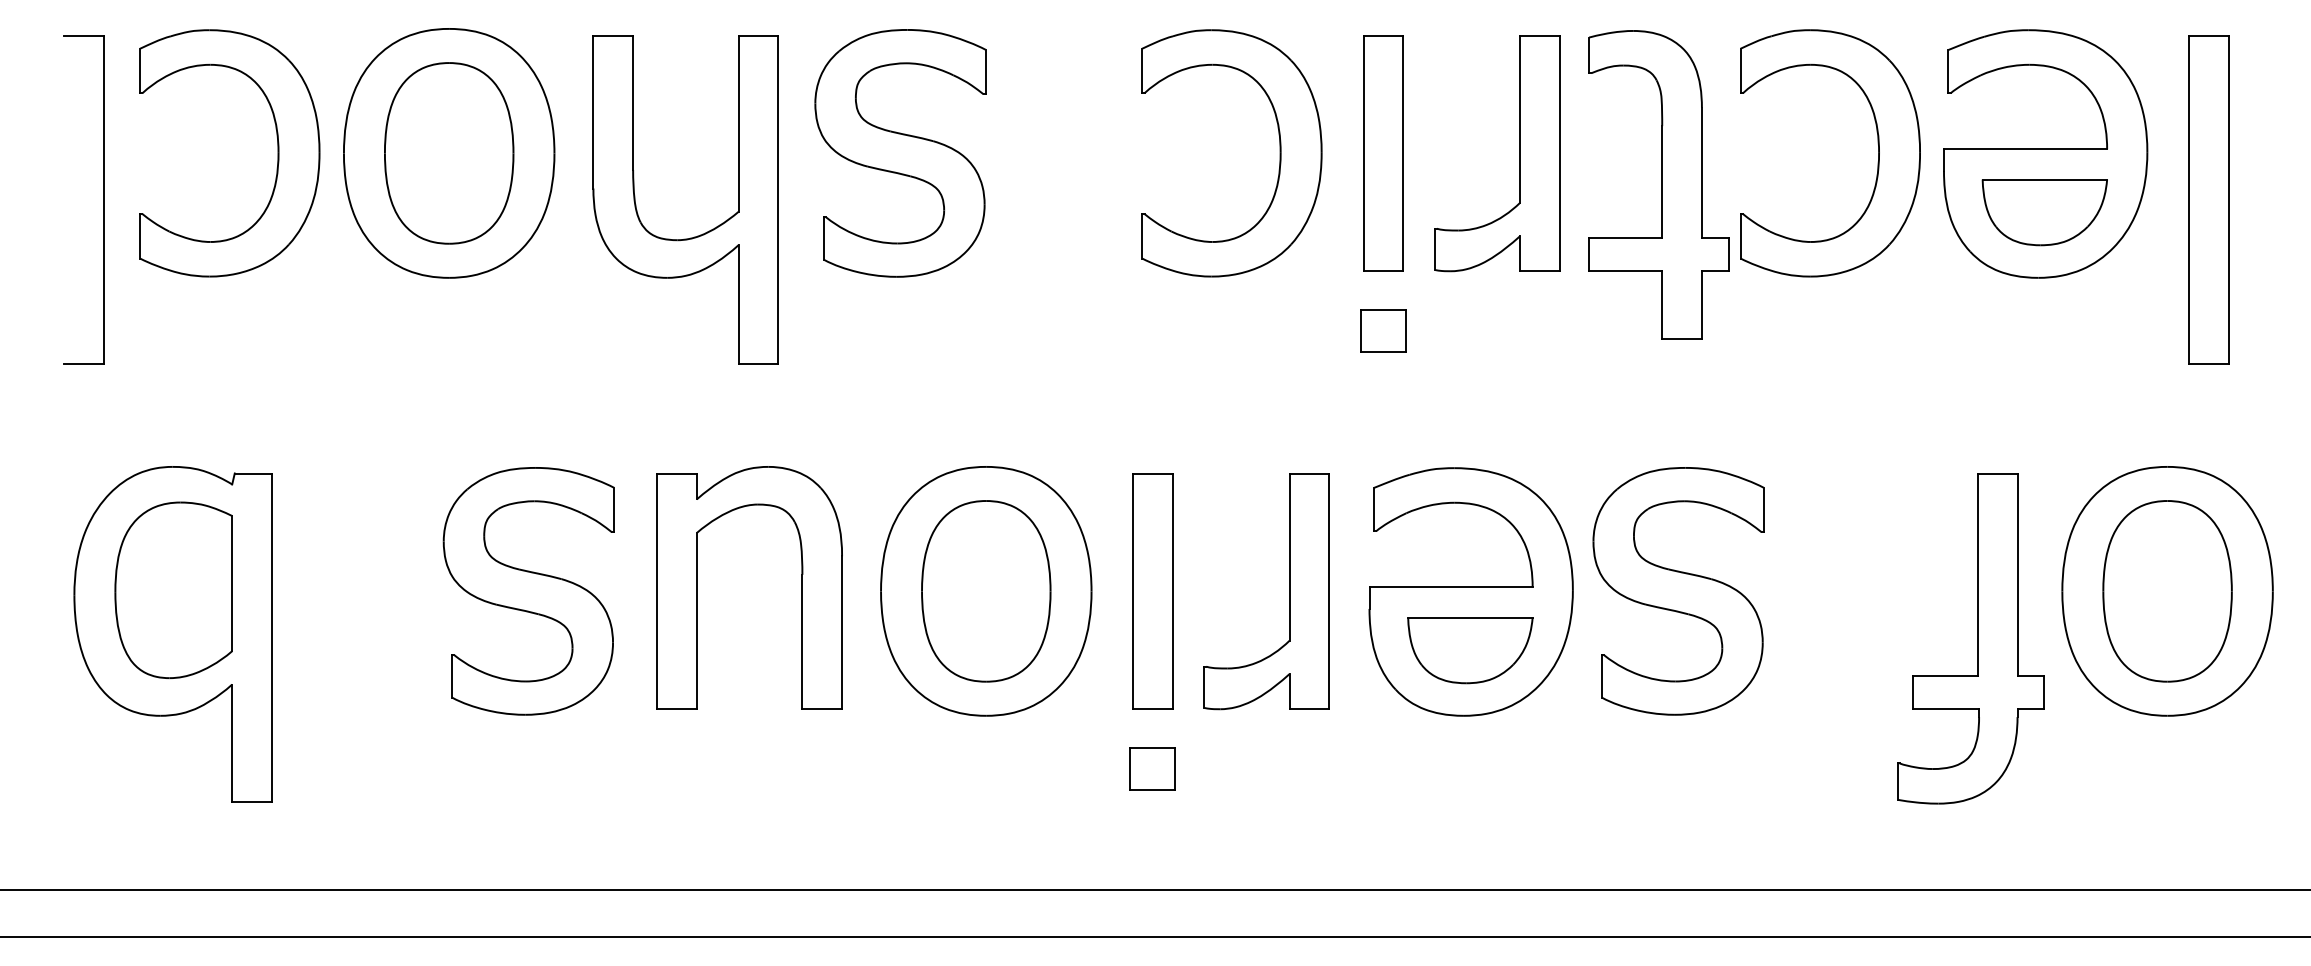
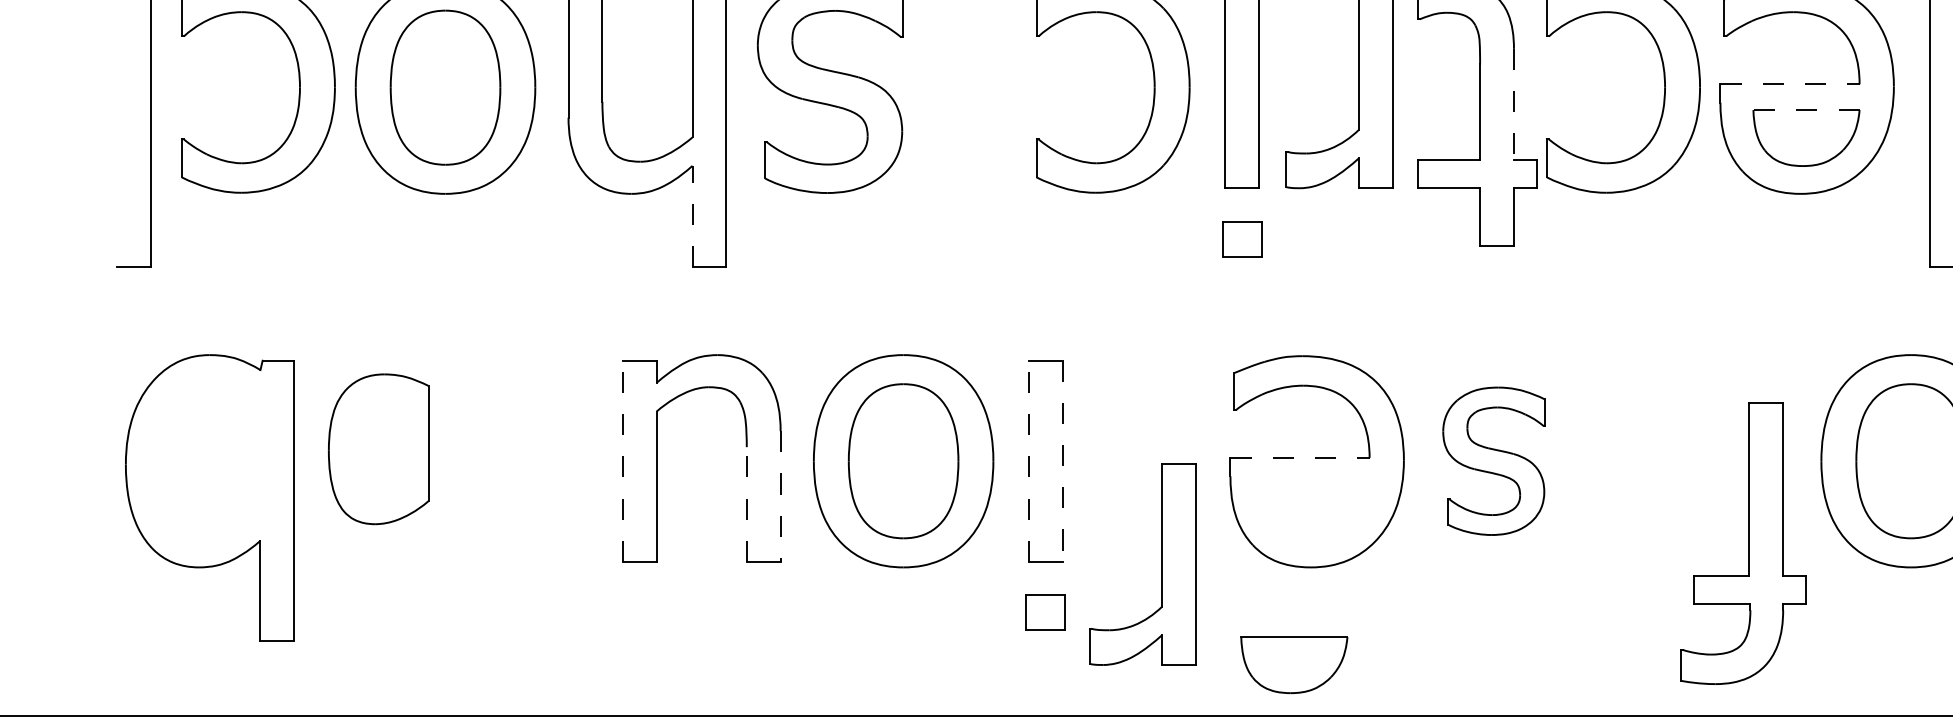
line: (2025, 149) -> (1789, 84), solid -> dashed
line: (1701, 173) -> (1513, 104), solid -> dashed
line: (2044, 179) -> (1806, 109), solid -> dashed
line: (738, 303) -> (692, 215), solid -> dashed
line: (1451, 587) -> (1300, 457), solid -> dashed
part: (173, 589) -> (378, 448), moved
part: (528, 591) -> (513, 461), removed
line: (657, 591) -> (623, 461), solid -> dashed
line: (1133, 591) -> (1029, 461), solid -> dashed
line: (1172, 591) -> (1062, 461), solid -> dashed
part: (1289, 591) -> (1162, 564), moved
part: (1678, 591) -> (1494, 461), size x0.7
line: (842, 633) -> (780, 497), solid -> dashed
part: (1977, 638) -> (1749, 543), moved
line: (802, 641) -> (746, 504), solid -> dashed
part: (1470, 650) -> (1294, 665), moved

